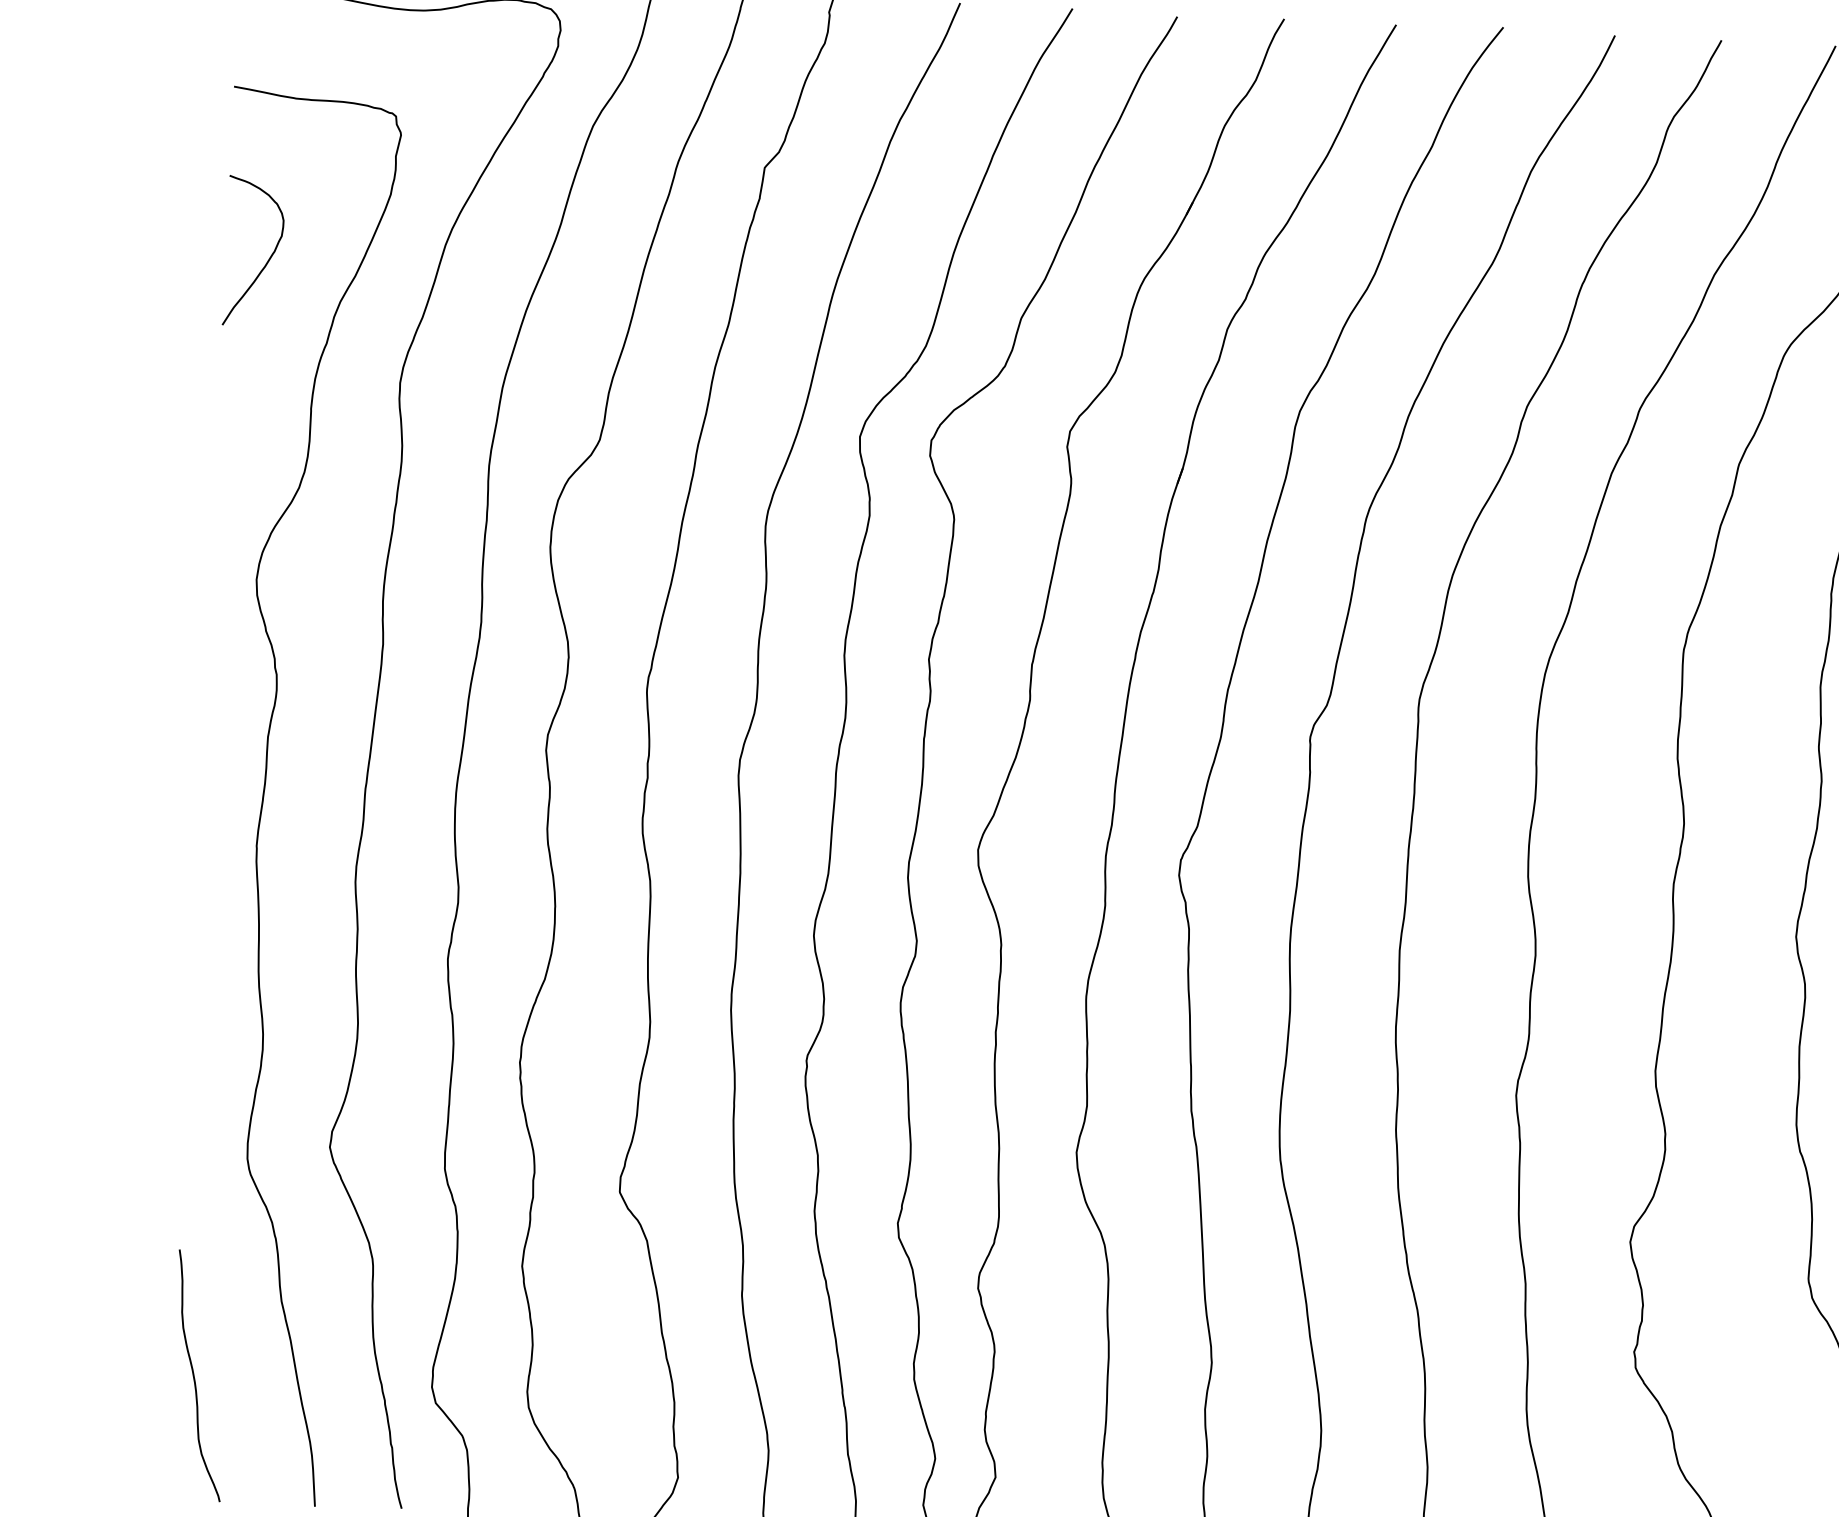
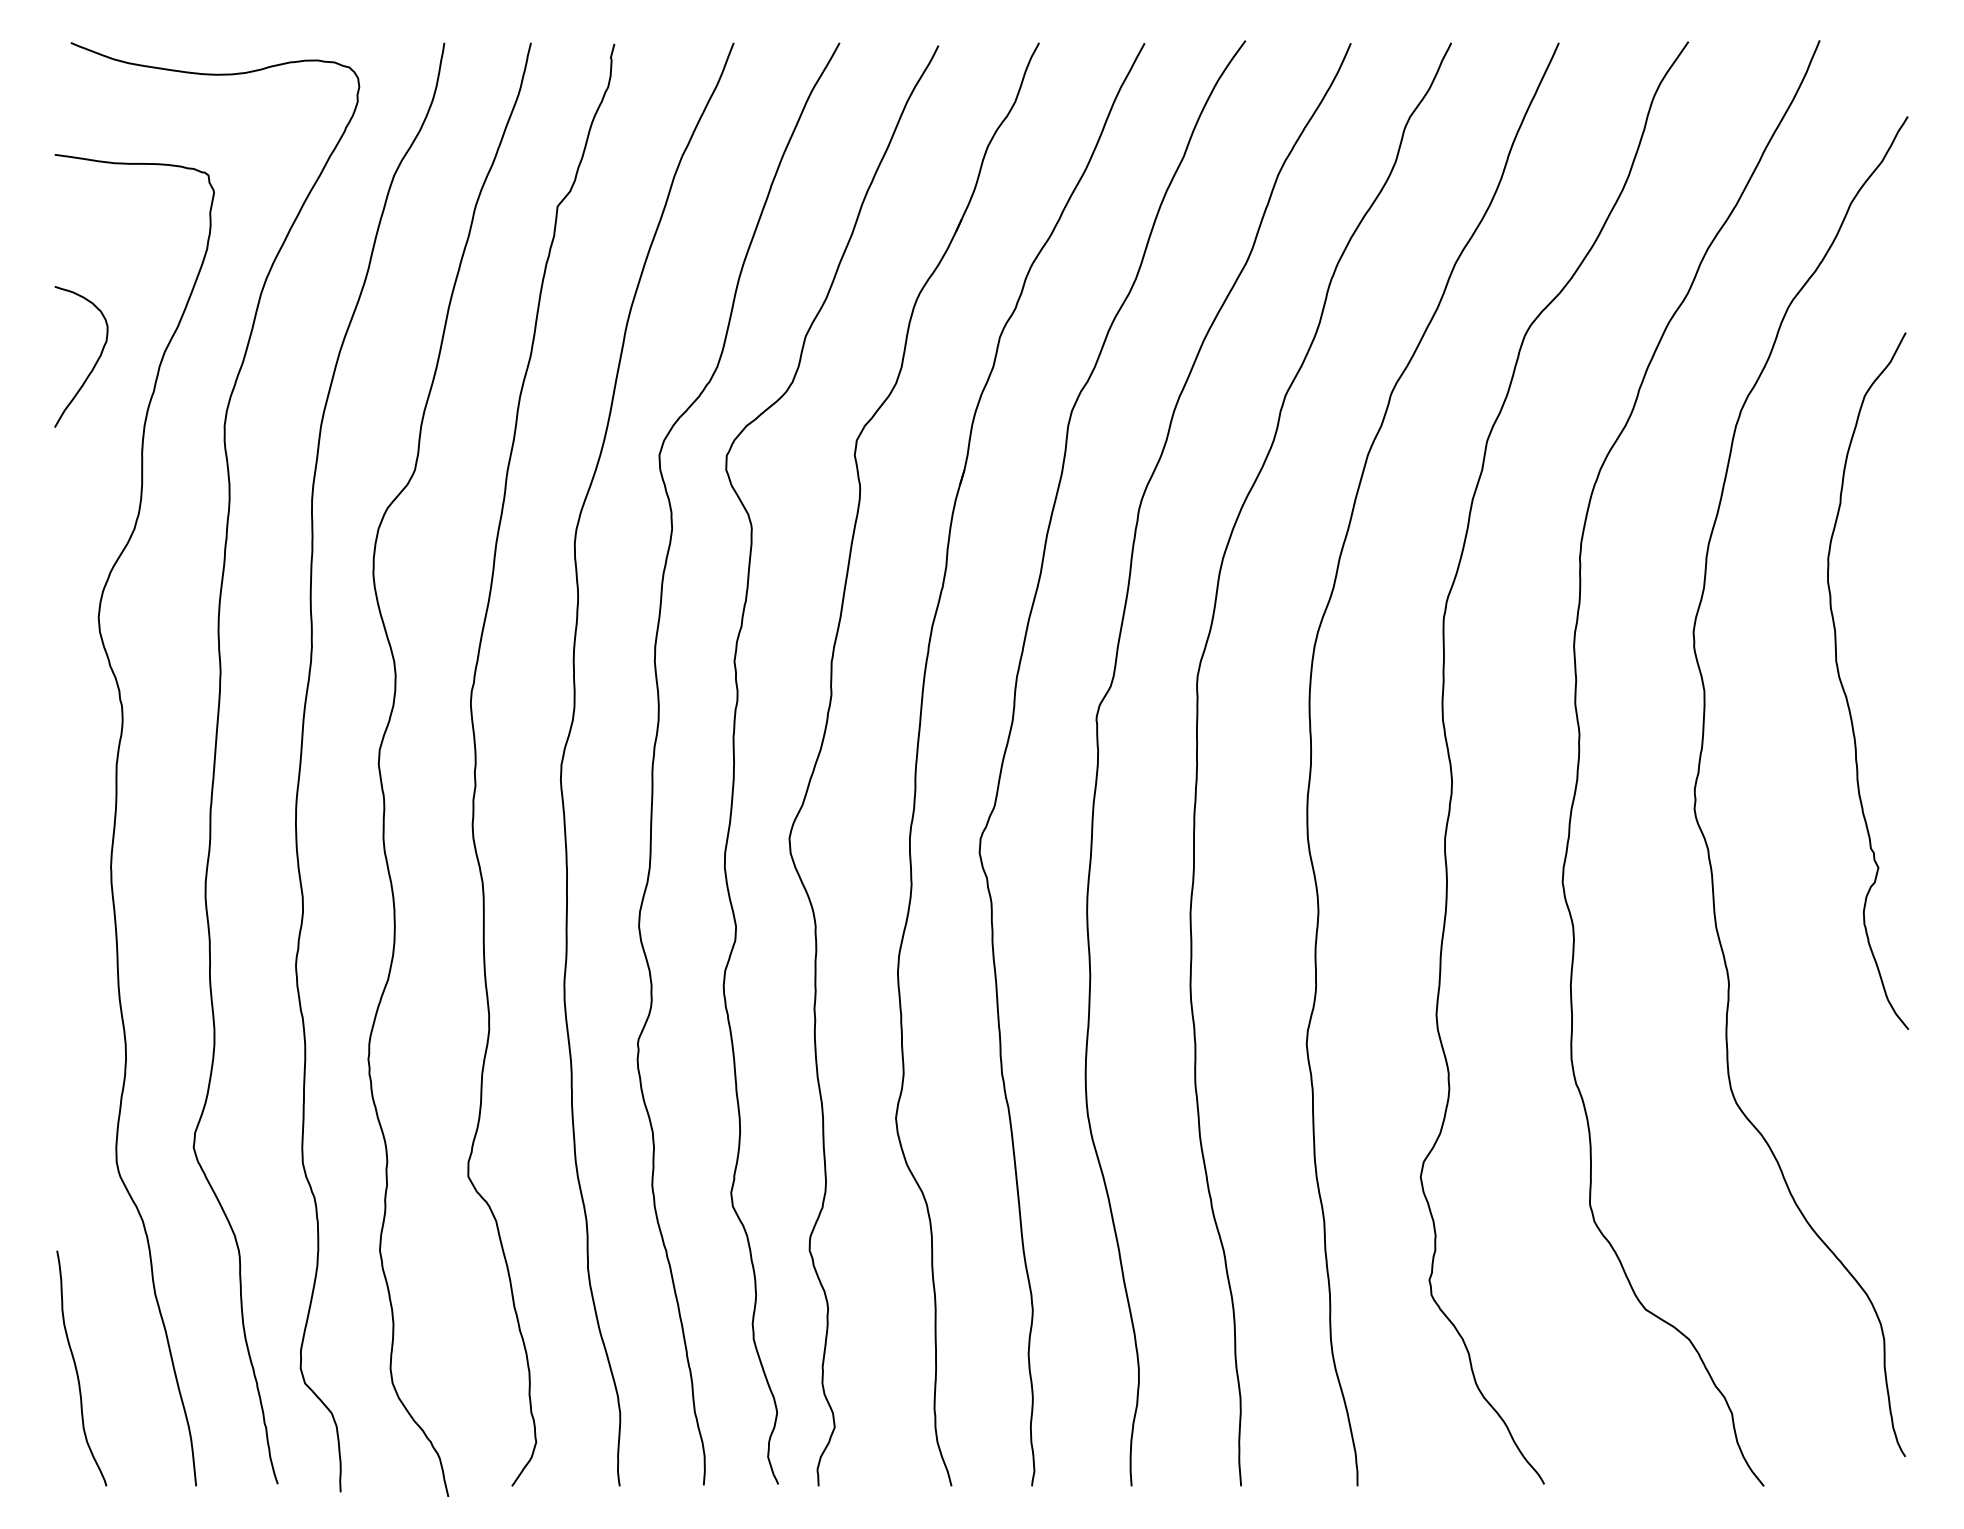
curve: (268, 258) -> (95, 362), moved

